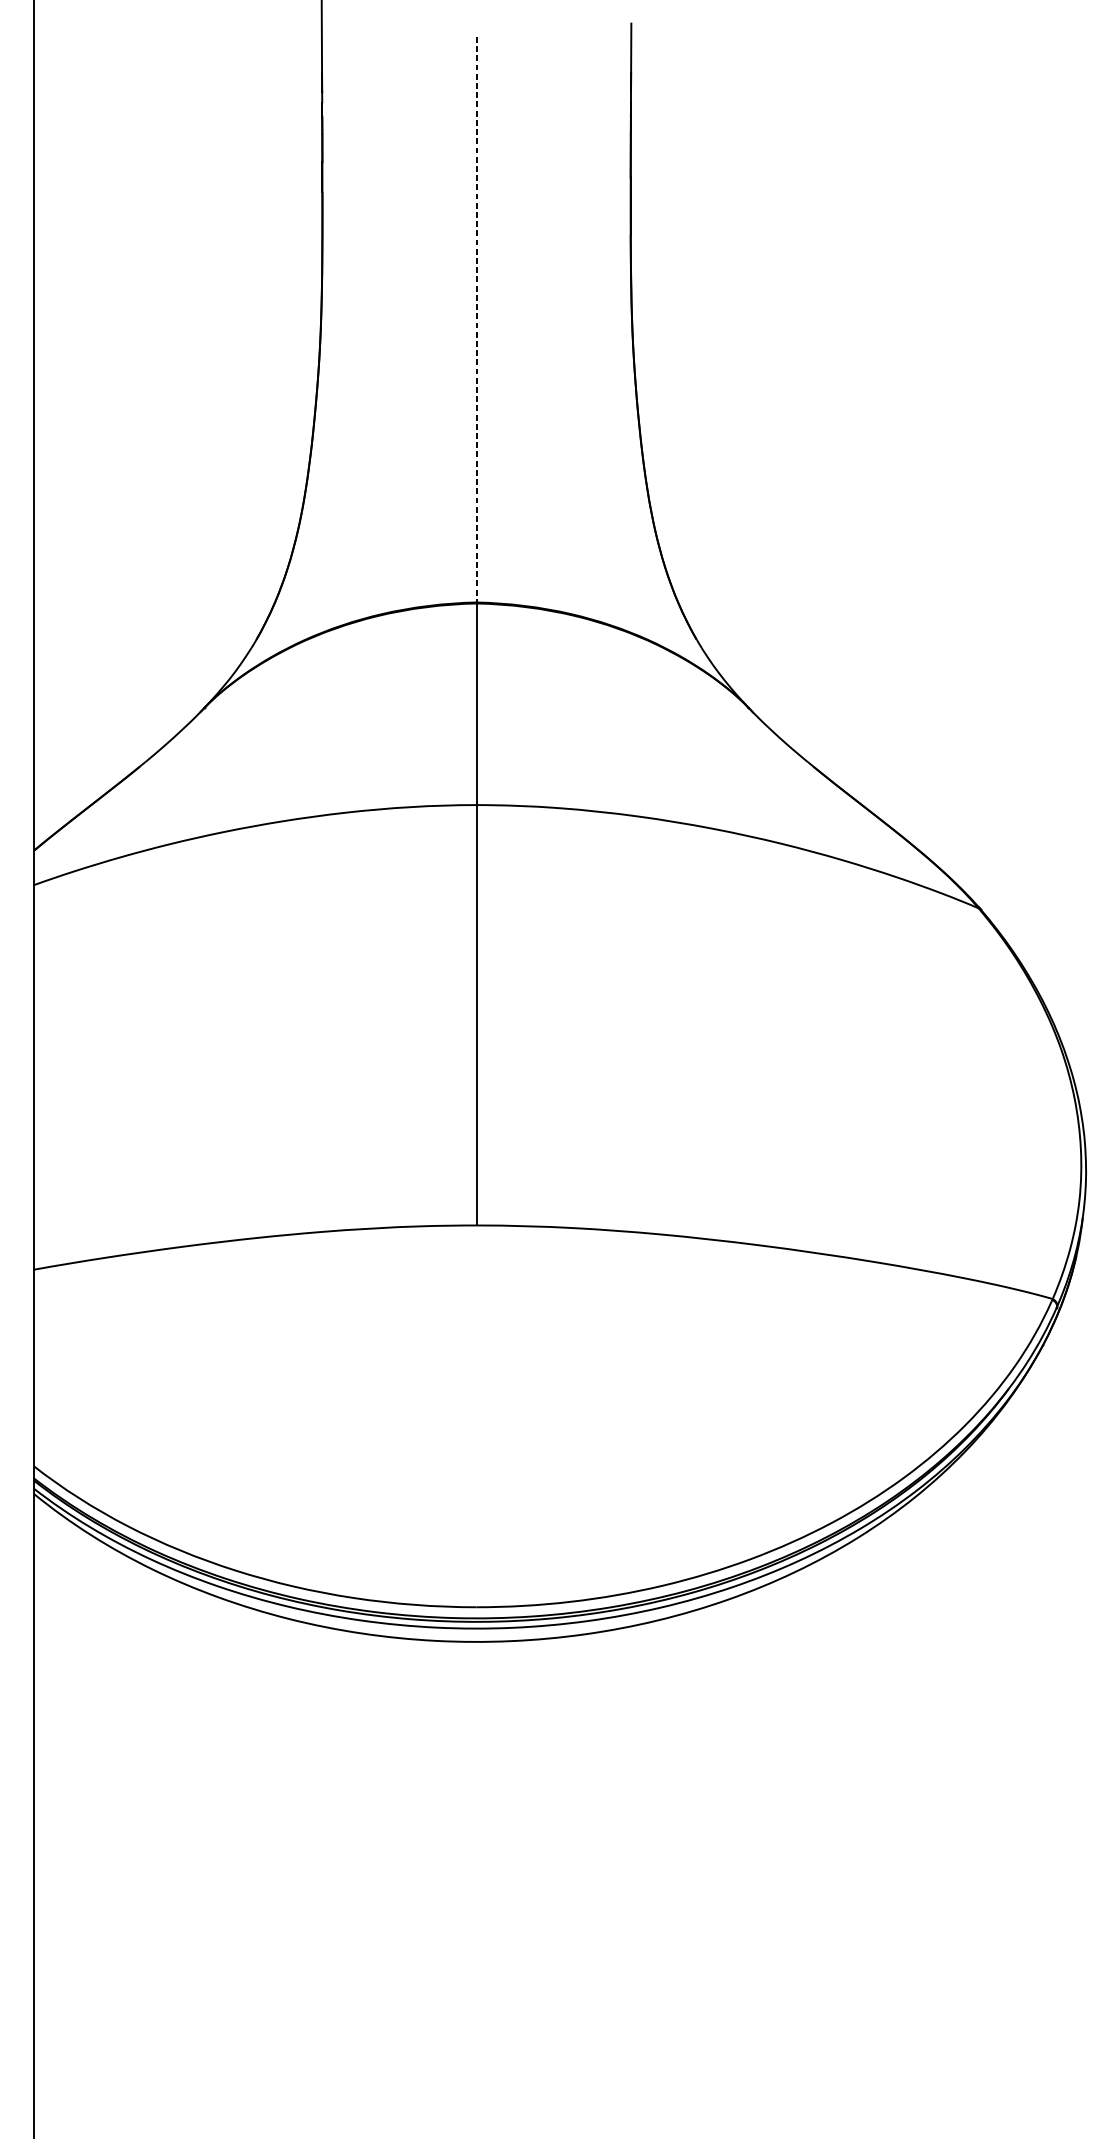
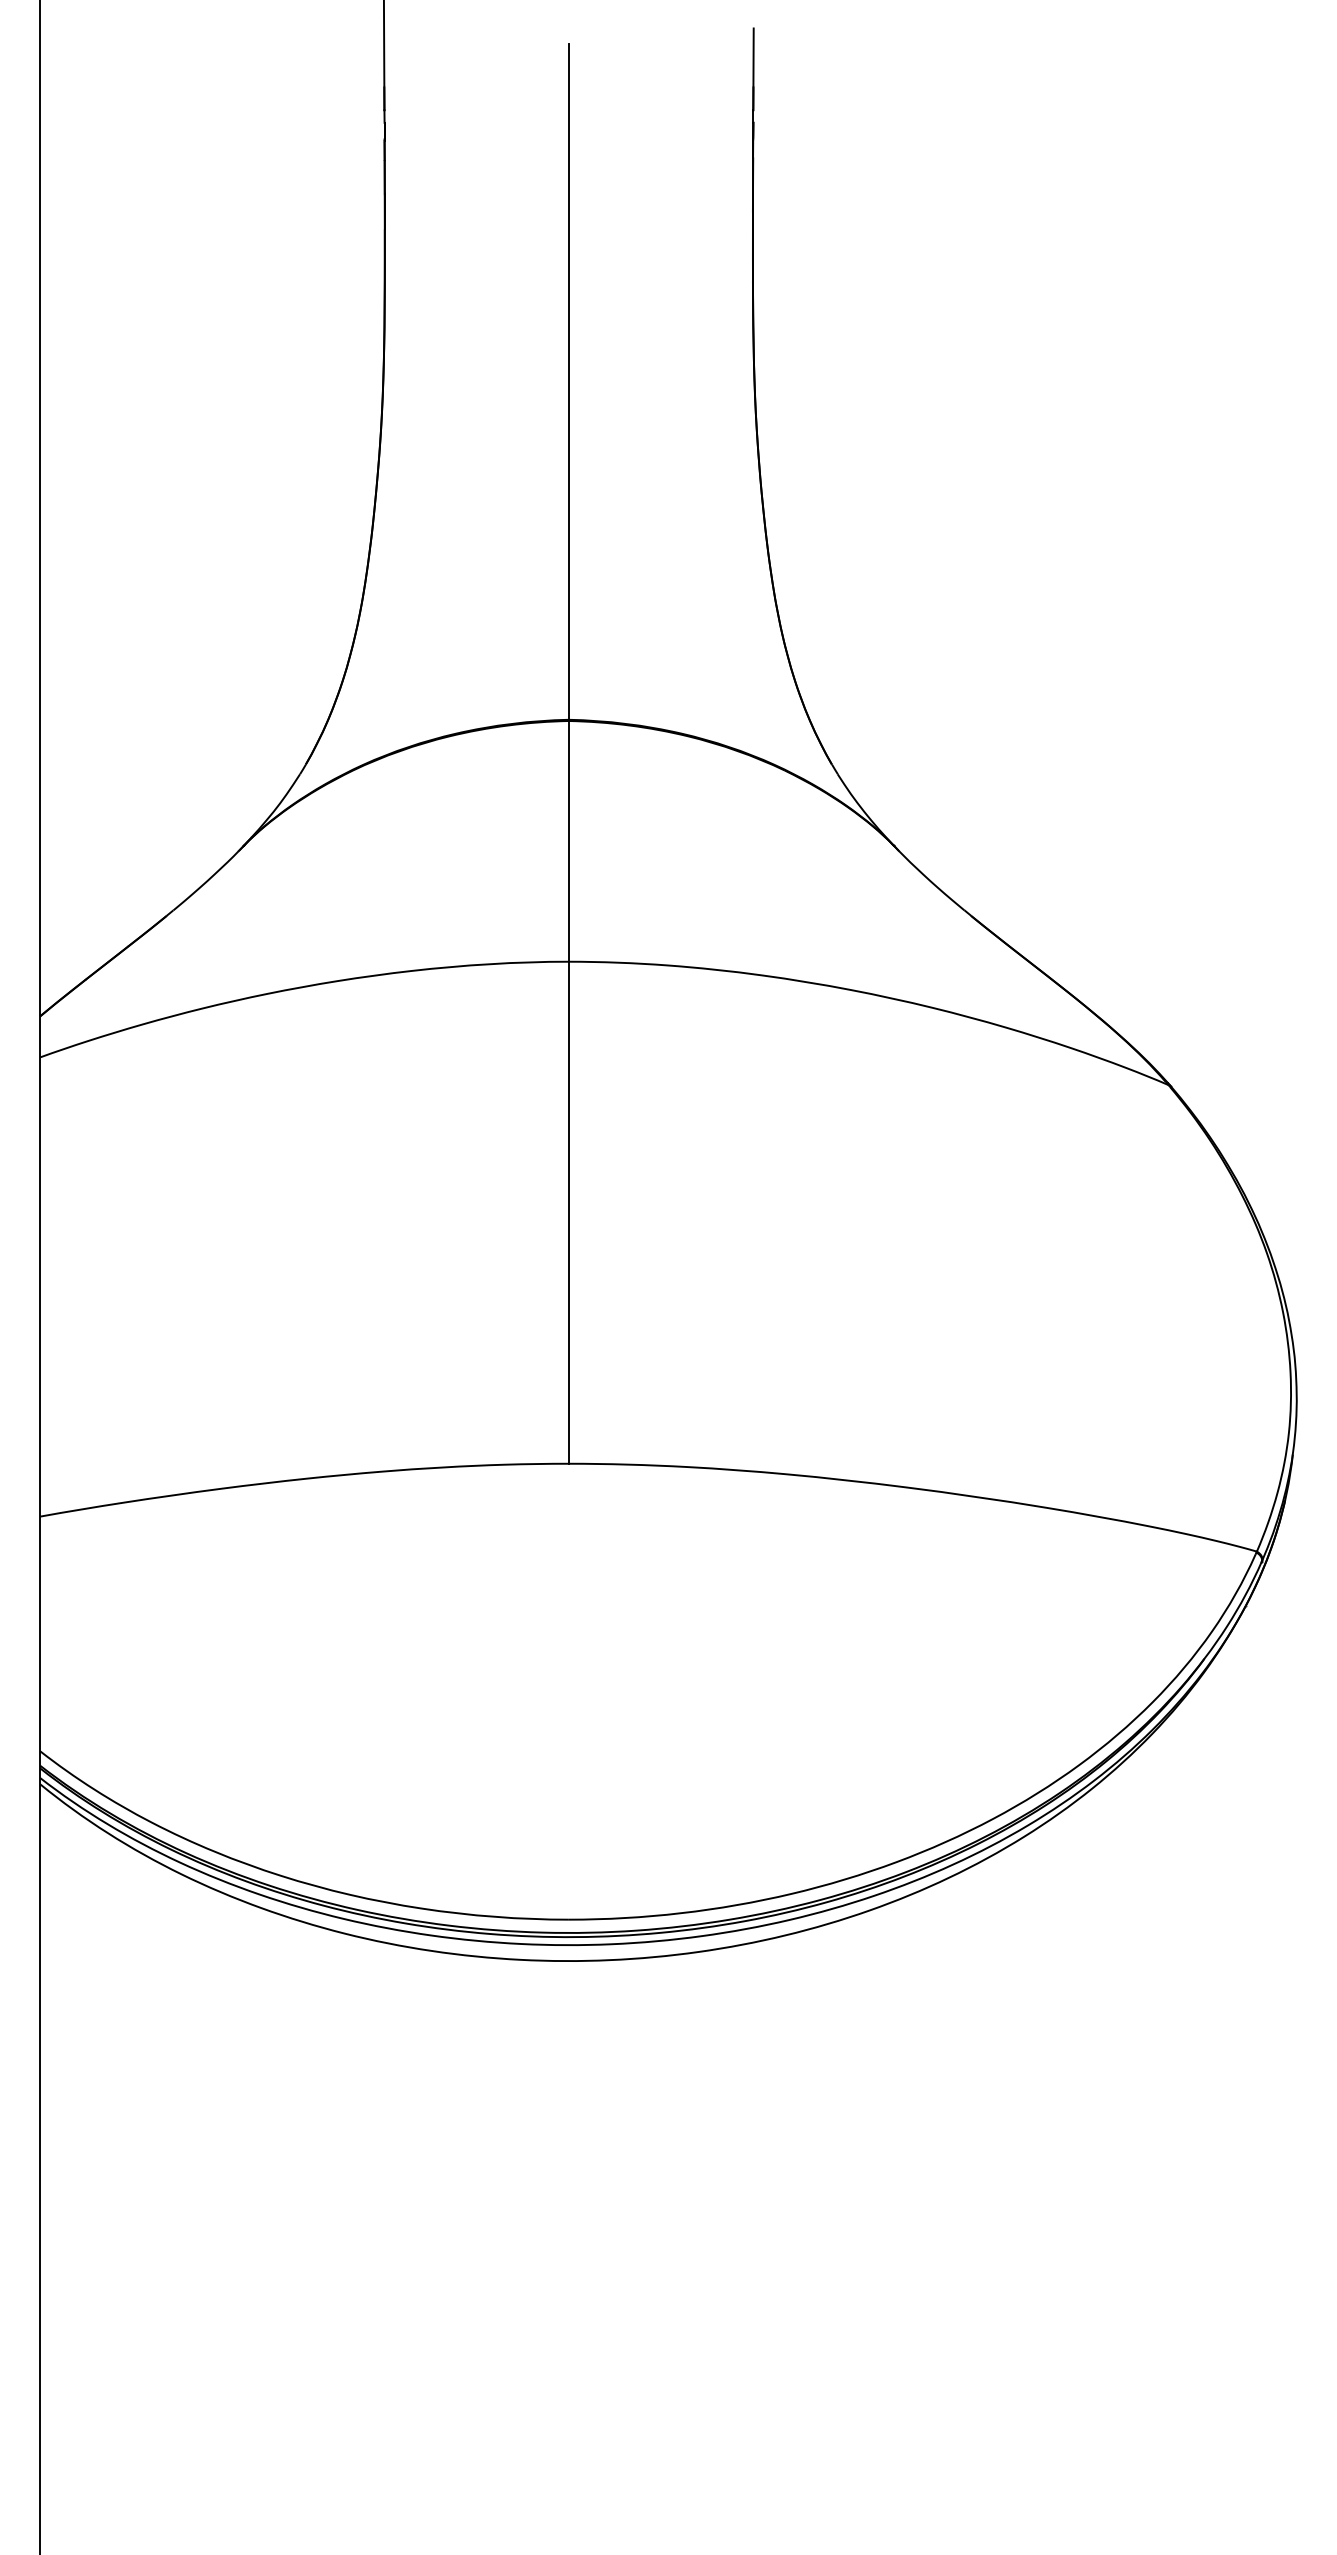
line: (476, 320) -> (568, 382), dashed -> solid

